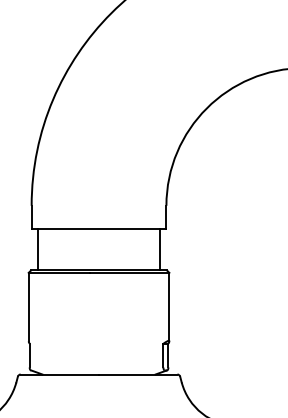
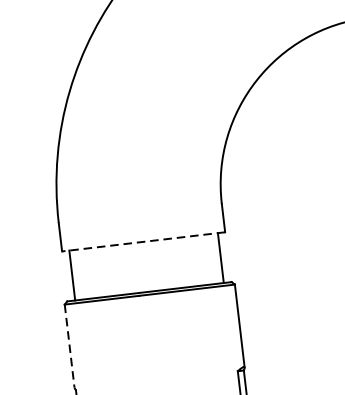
line: (98, 229) -> (143, 242), solid -> dashed
line: (28, 307) -> (69, 346), solid -> dashed

